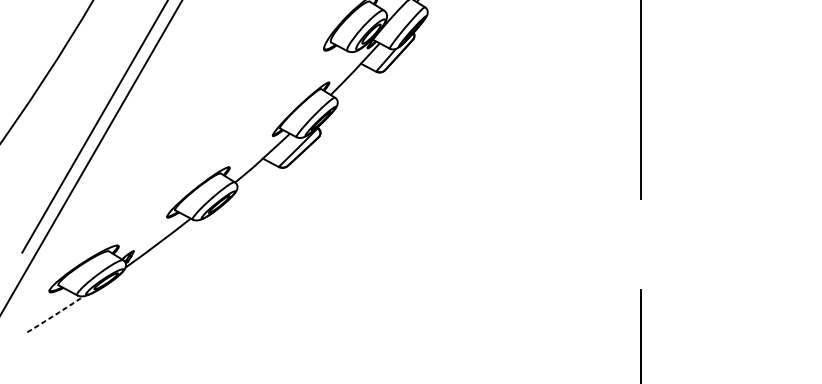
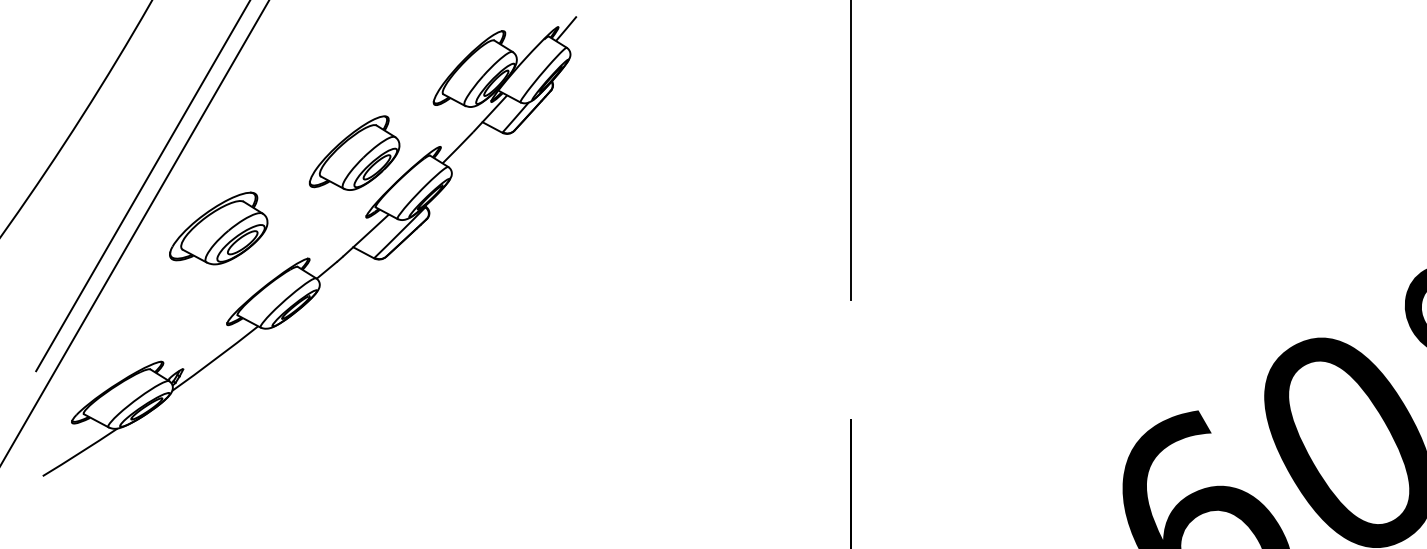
part: (263, 86) -> (354, 152), added
part: (160, 144) -> (218, 228), added
arc: (55, 314) -> (80, 452), dashed -> solid

